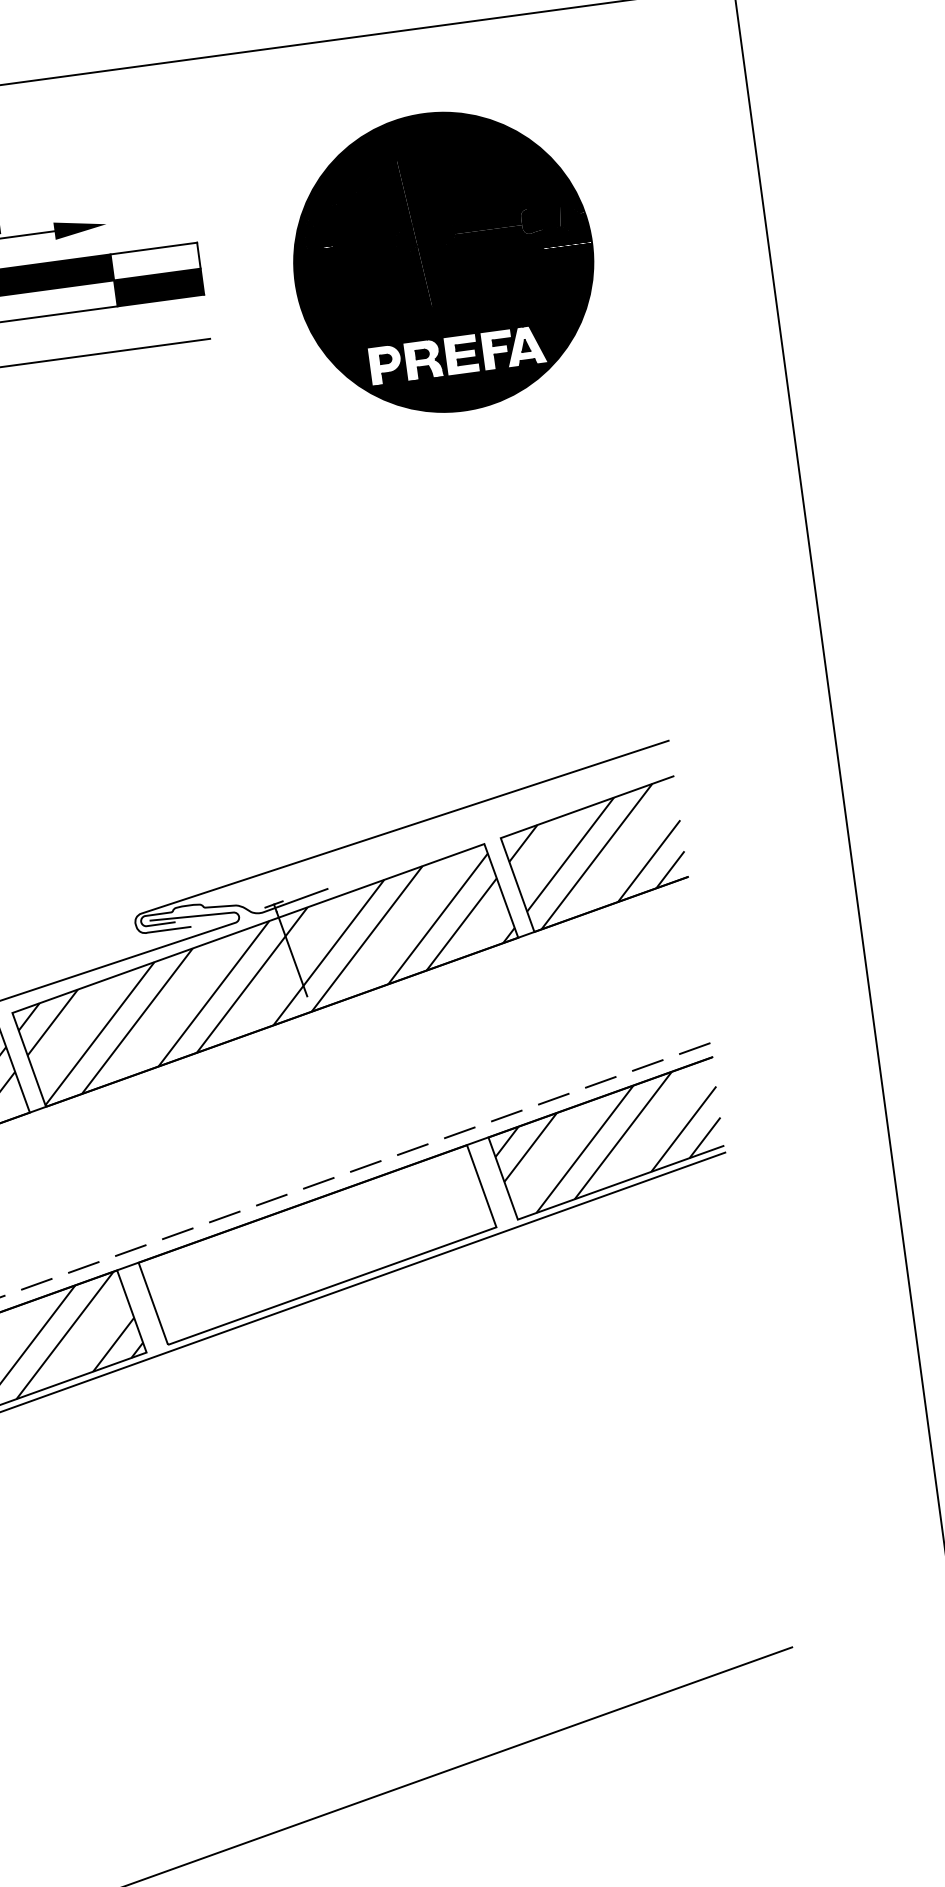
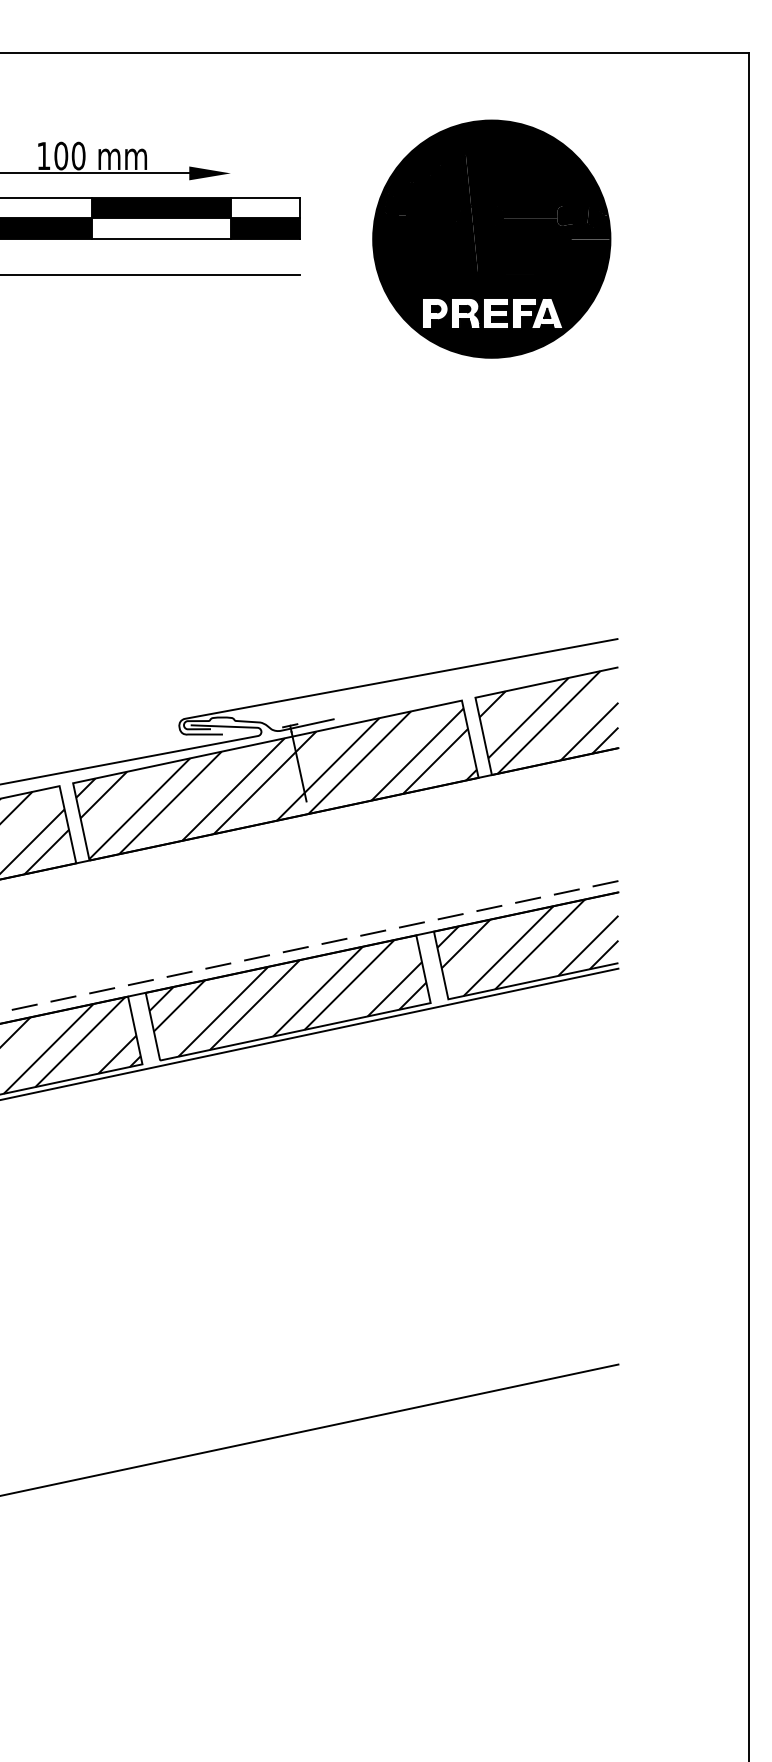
hatch: (316, 1245) -> (287, 998), added

